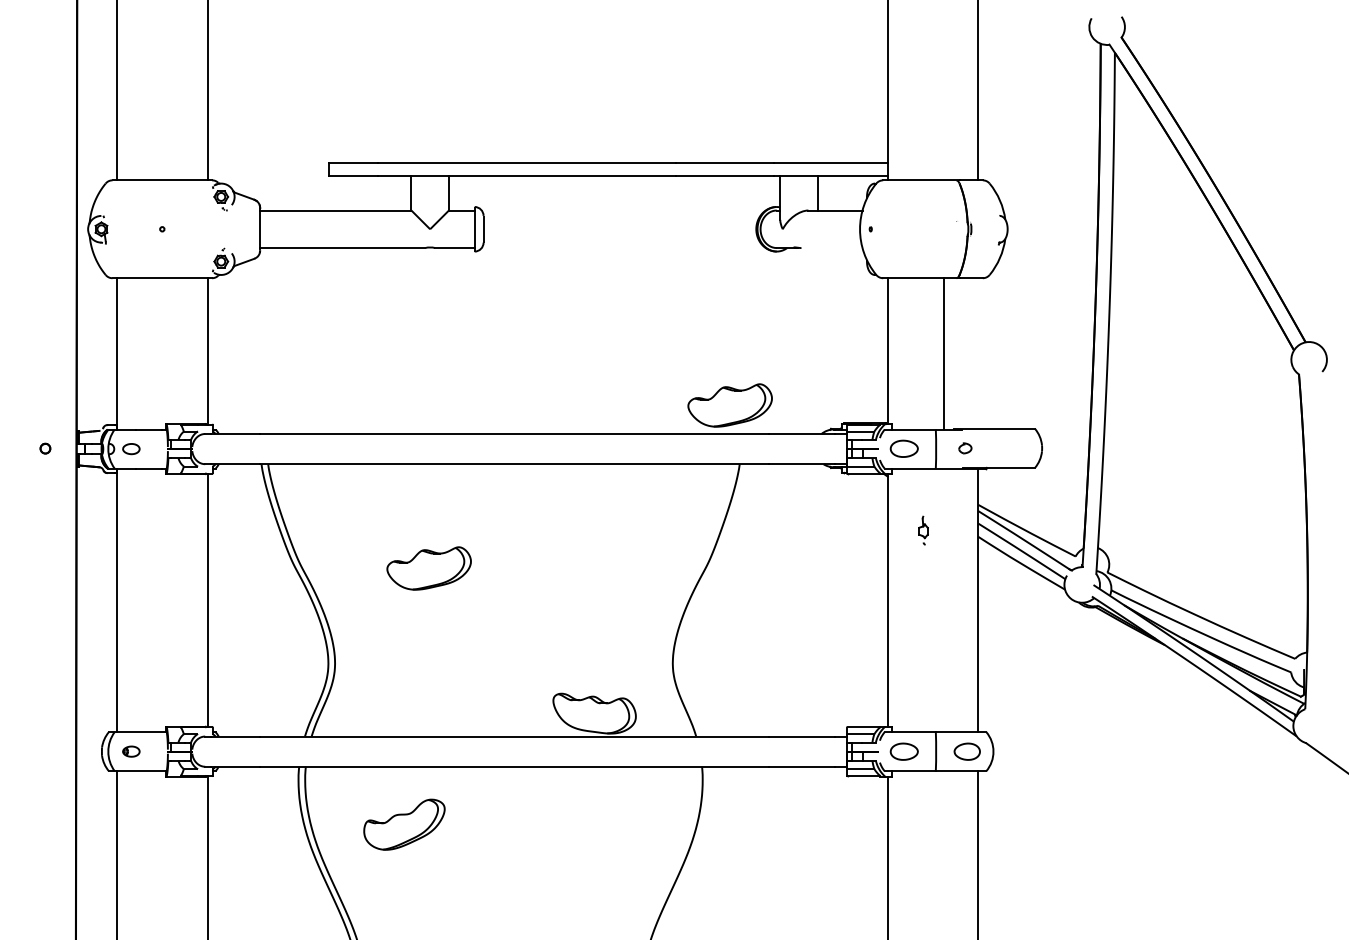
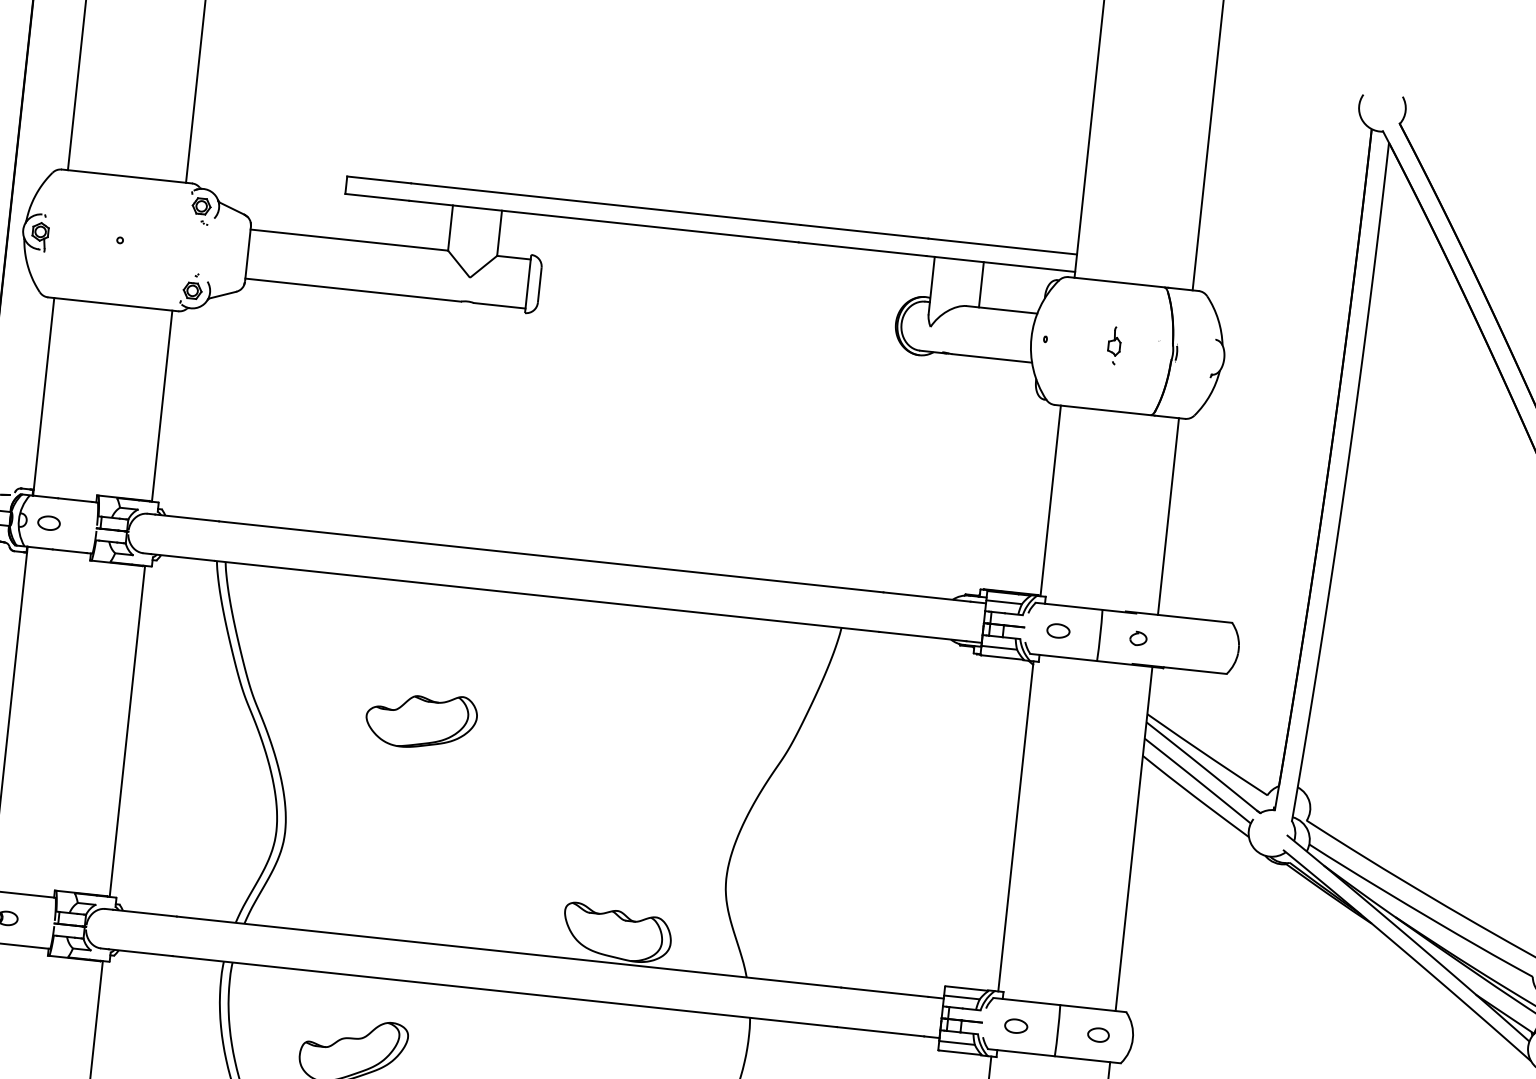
line: (831, 248) -> (991, 358), added
line: (944, 353) -> (1168, 516), moved
part: (729, 405) -> (836, 549), removed
part: (903, 449) -> (1057, 631), size x0.62
part: (923, 530) -> (1114, 345), moved
part: (903, 751) -> (1015, 1025), size x0.62
part: (966, 751) -> (1097, 1034), size x0.62

